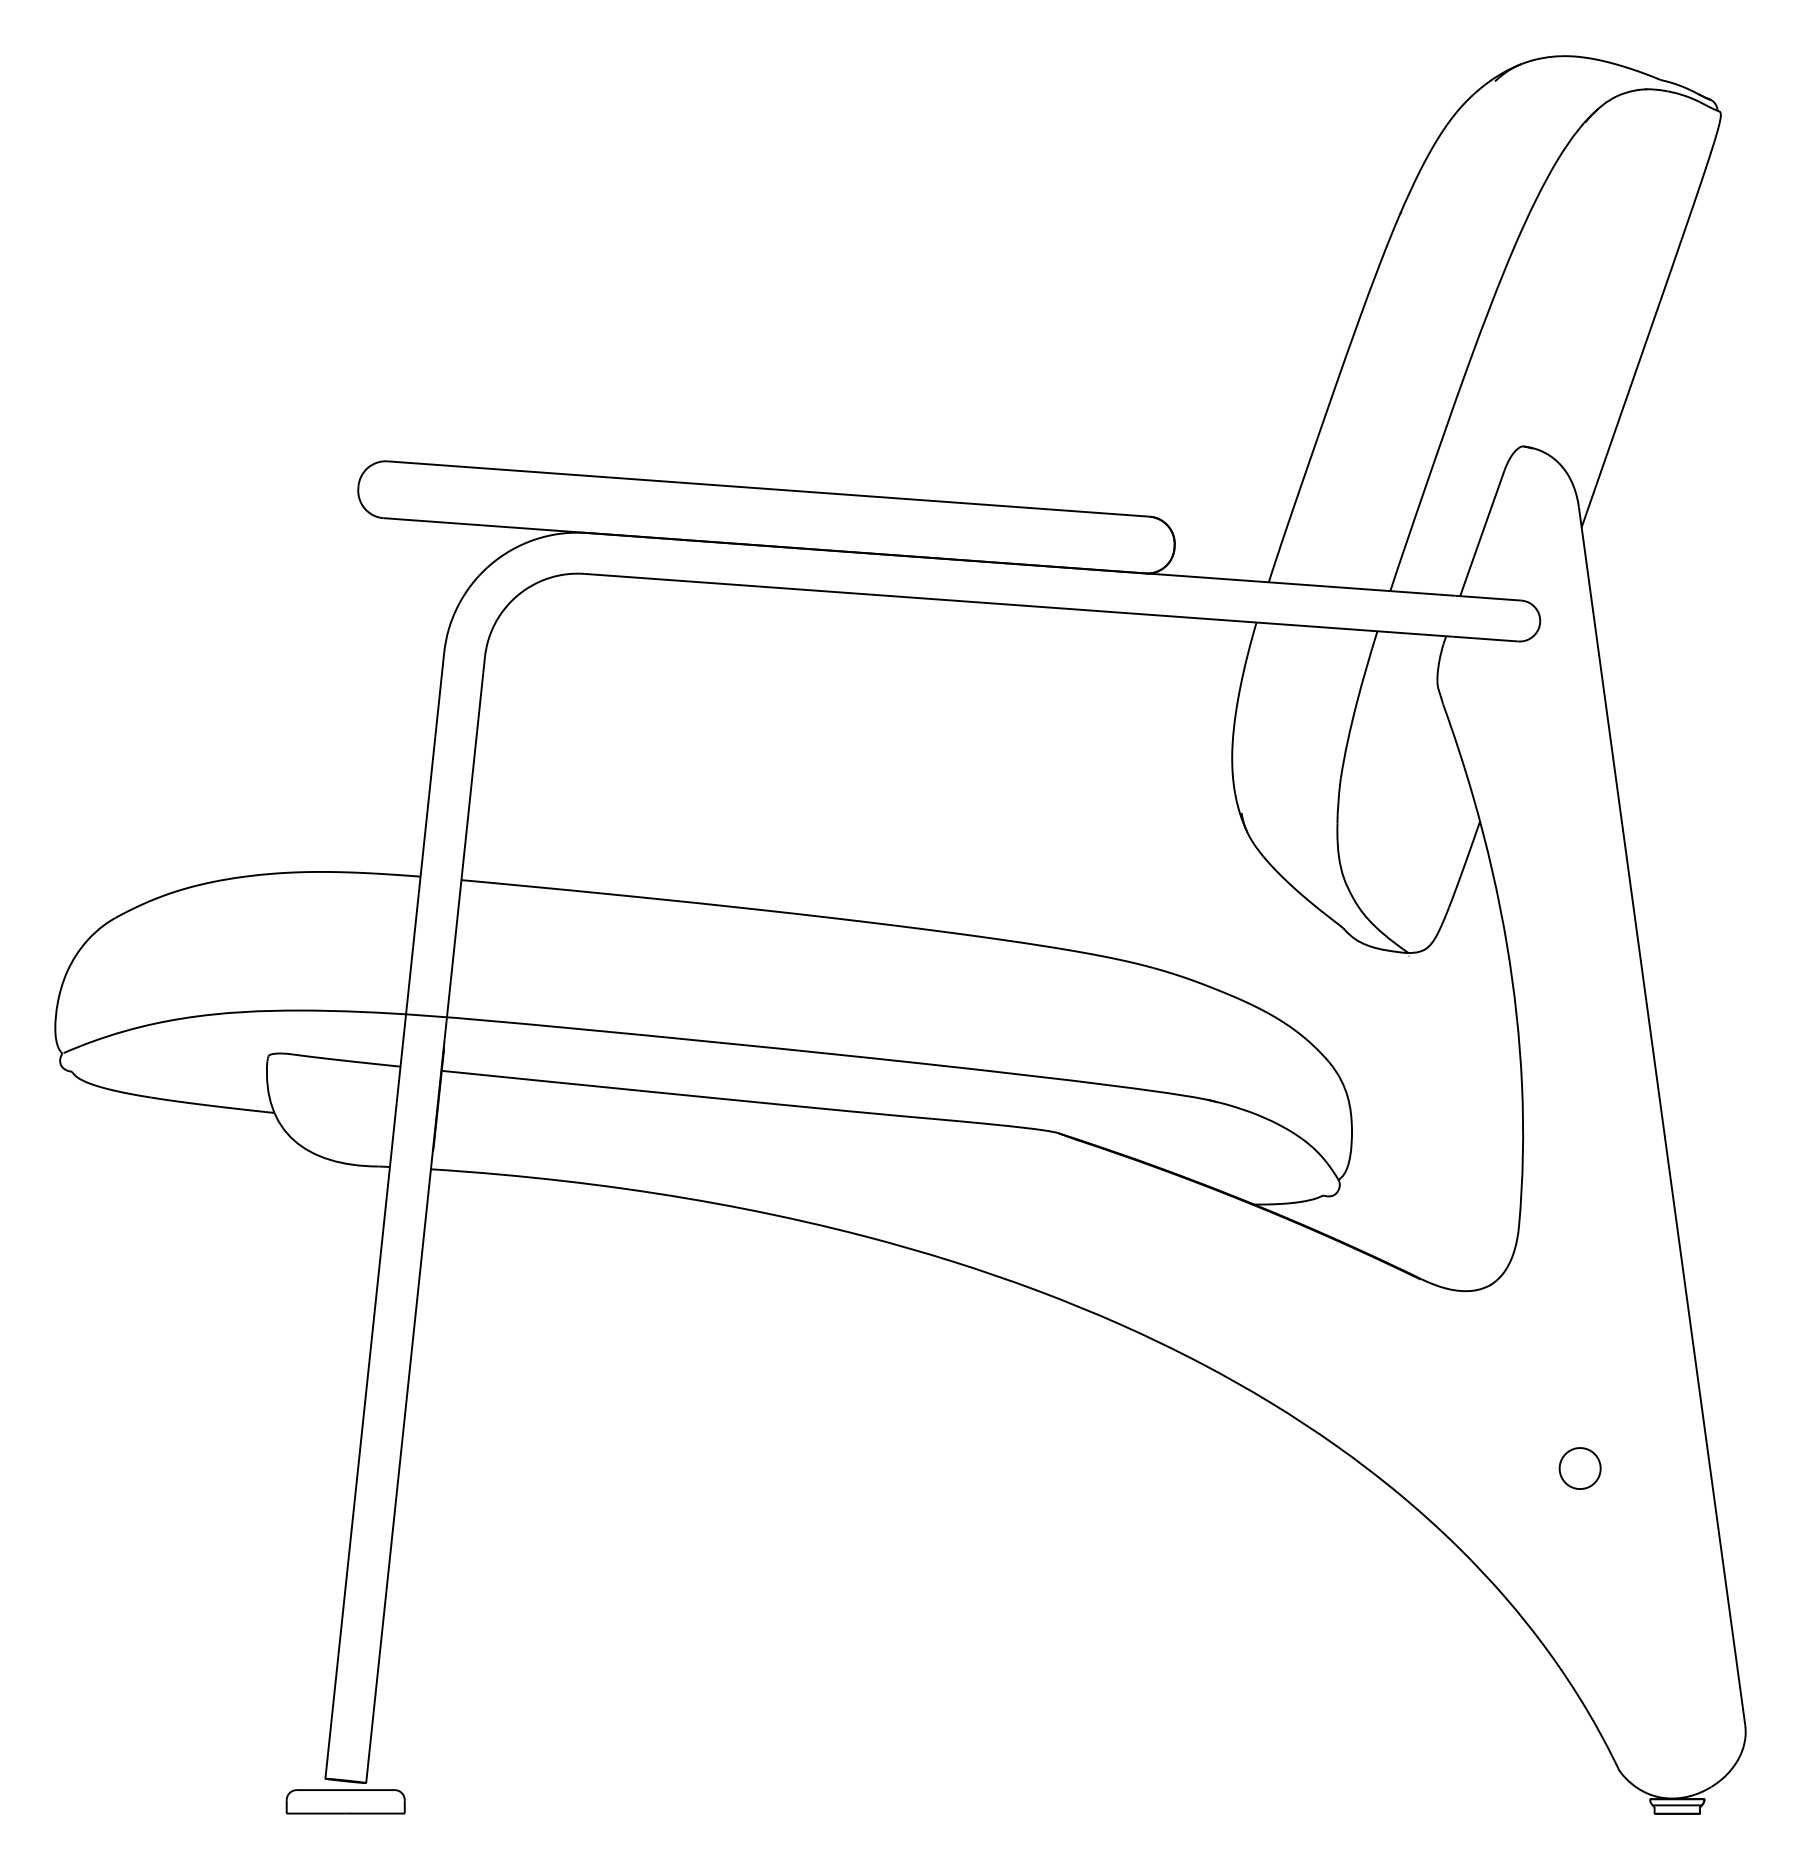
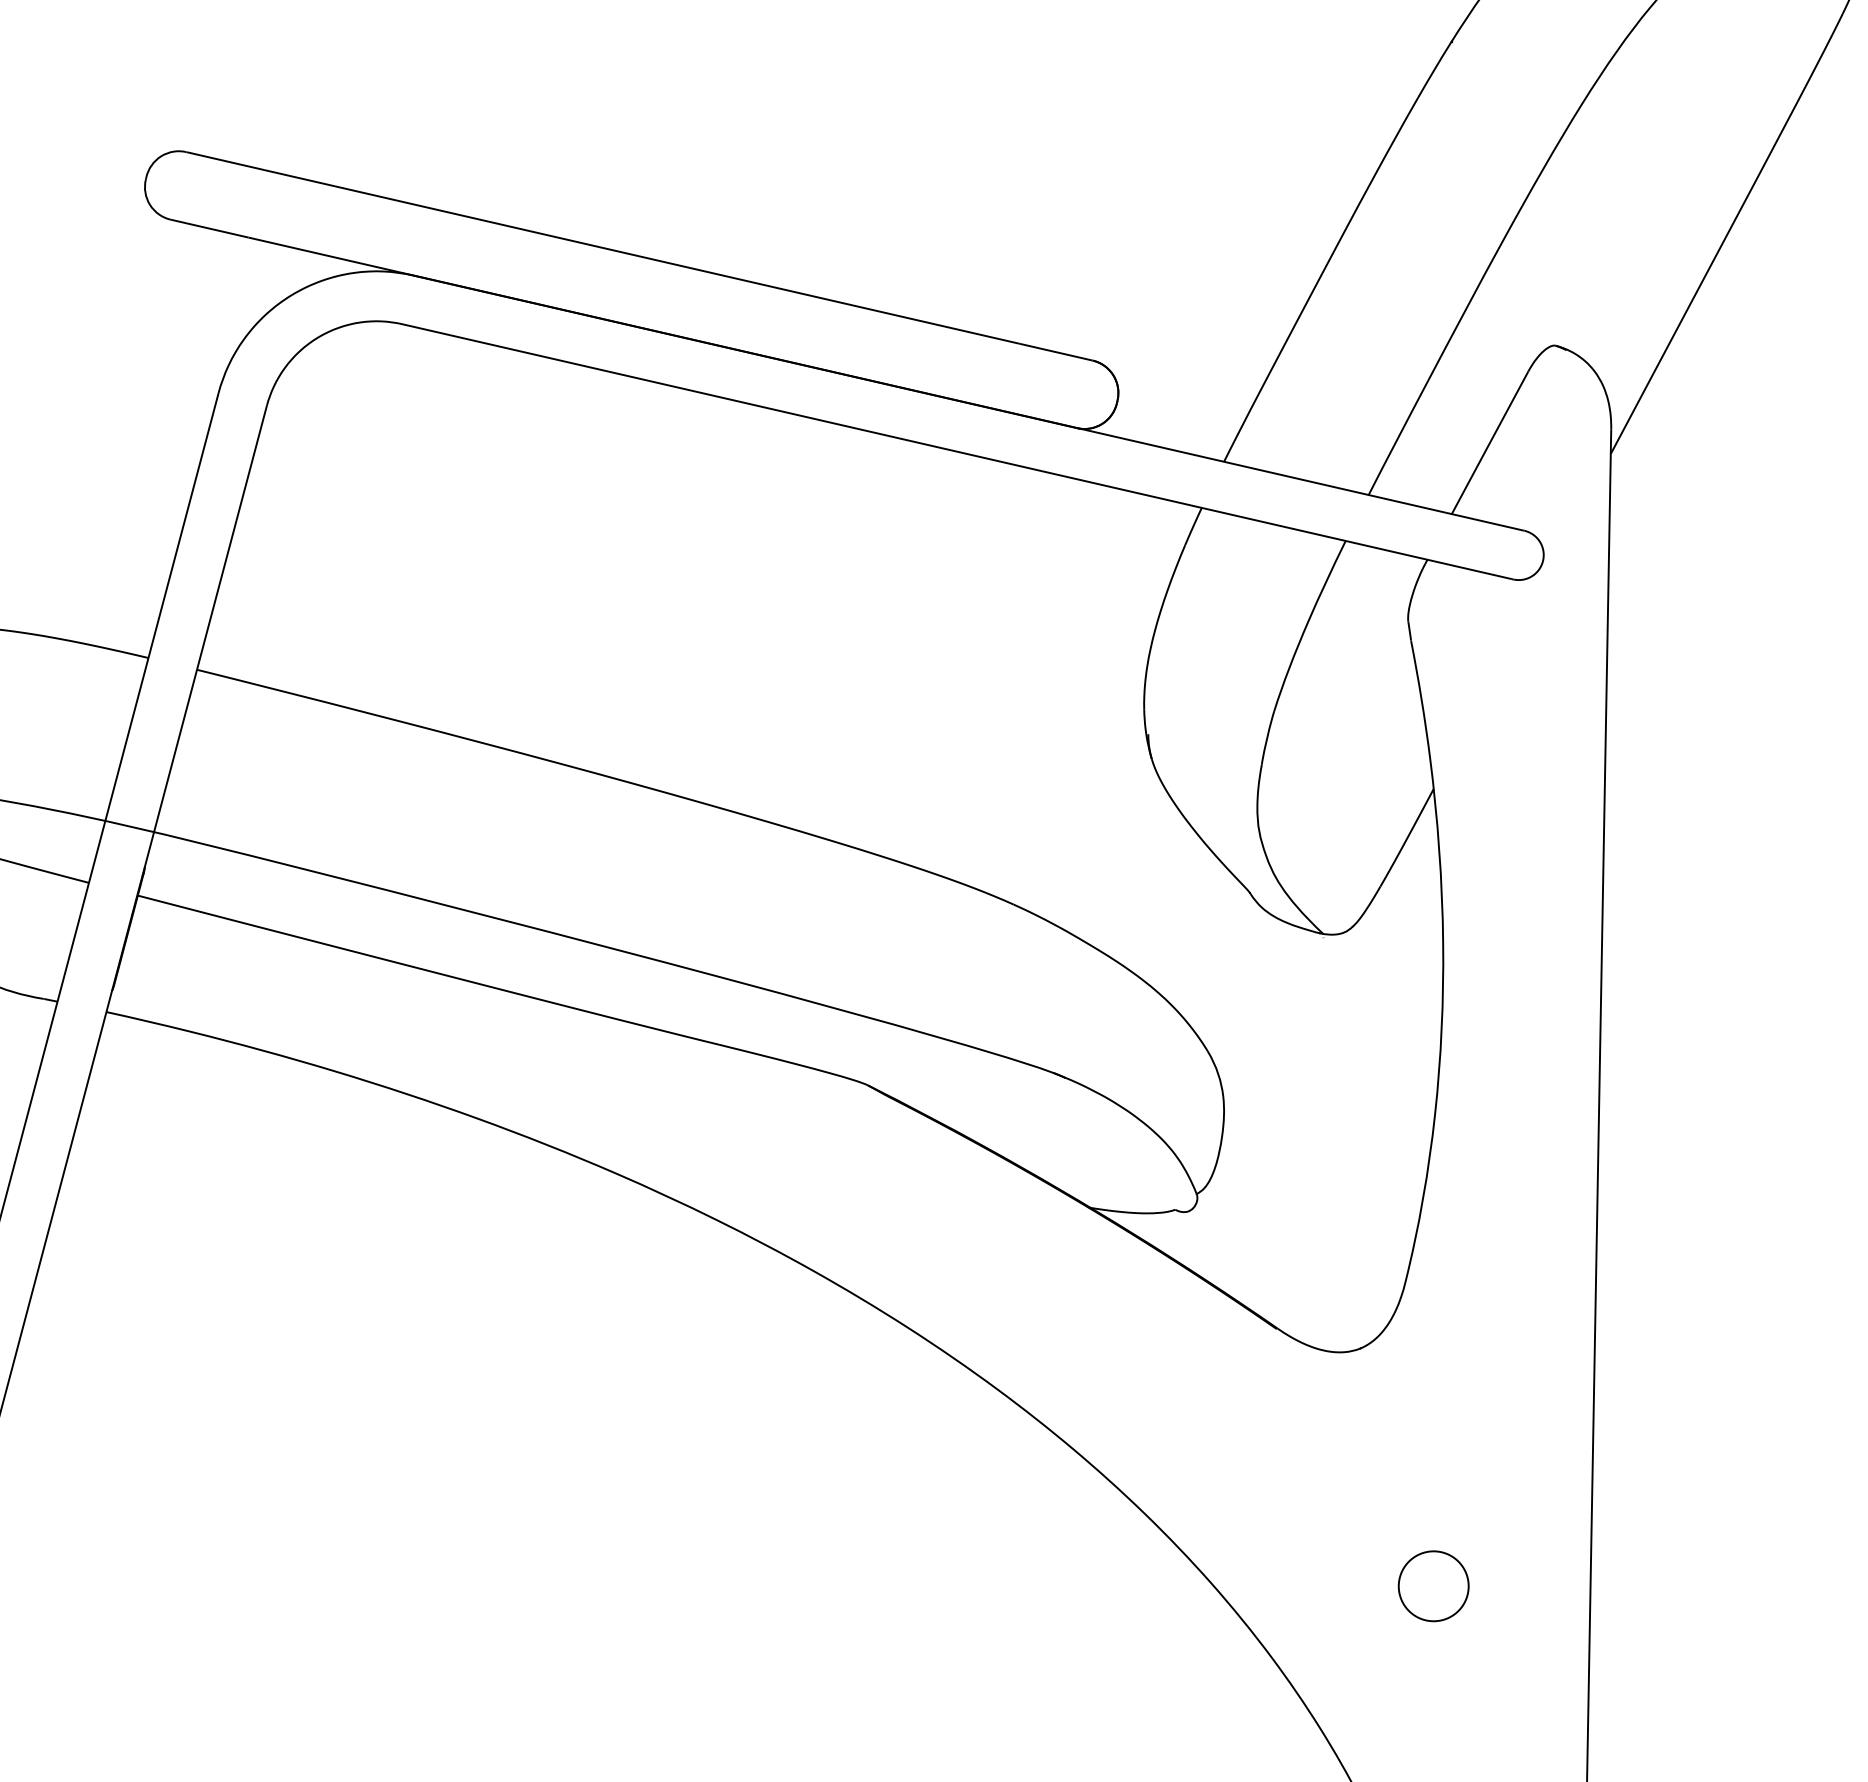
part: (1579, 1468) -> (1432, 1586), size x1.4

